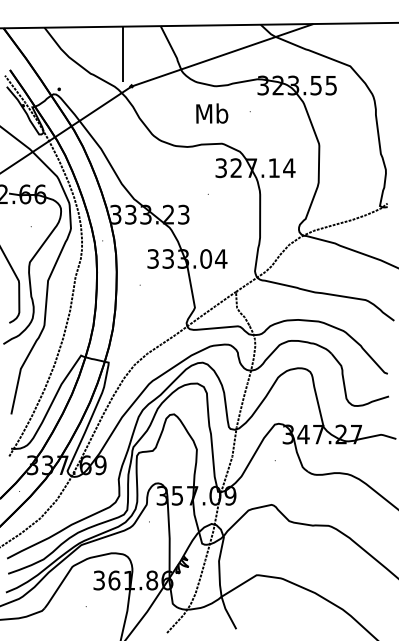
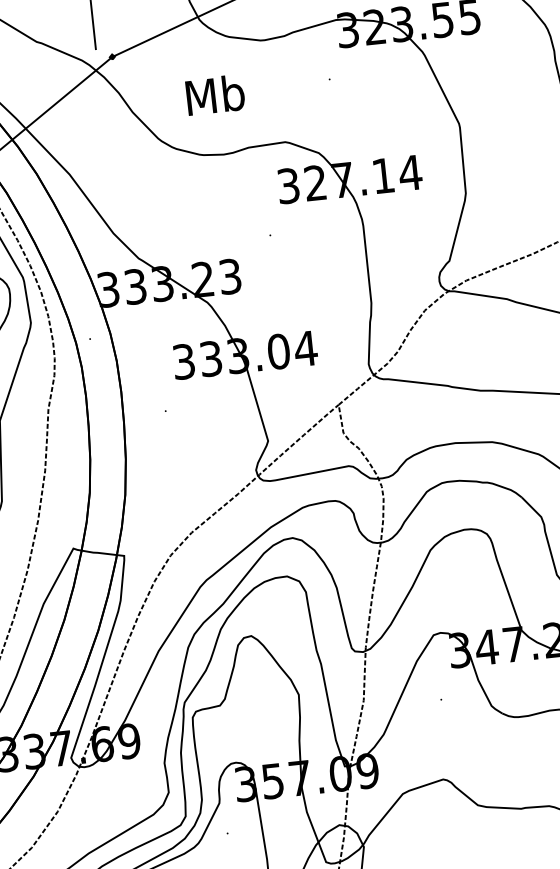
text: (212, 113) -> (215, 94), moved

